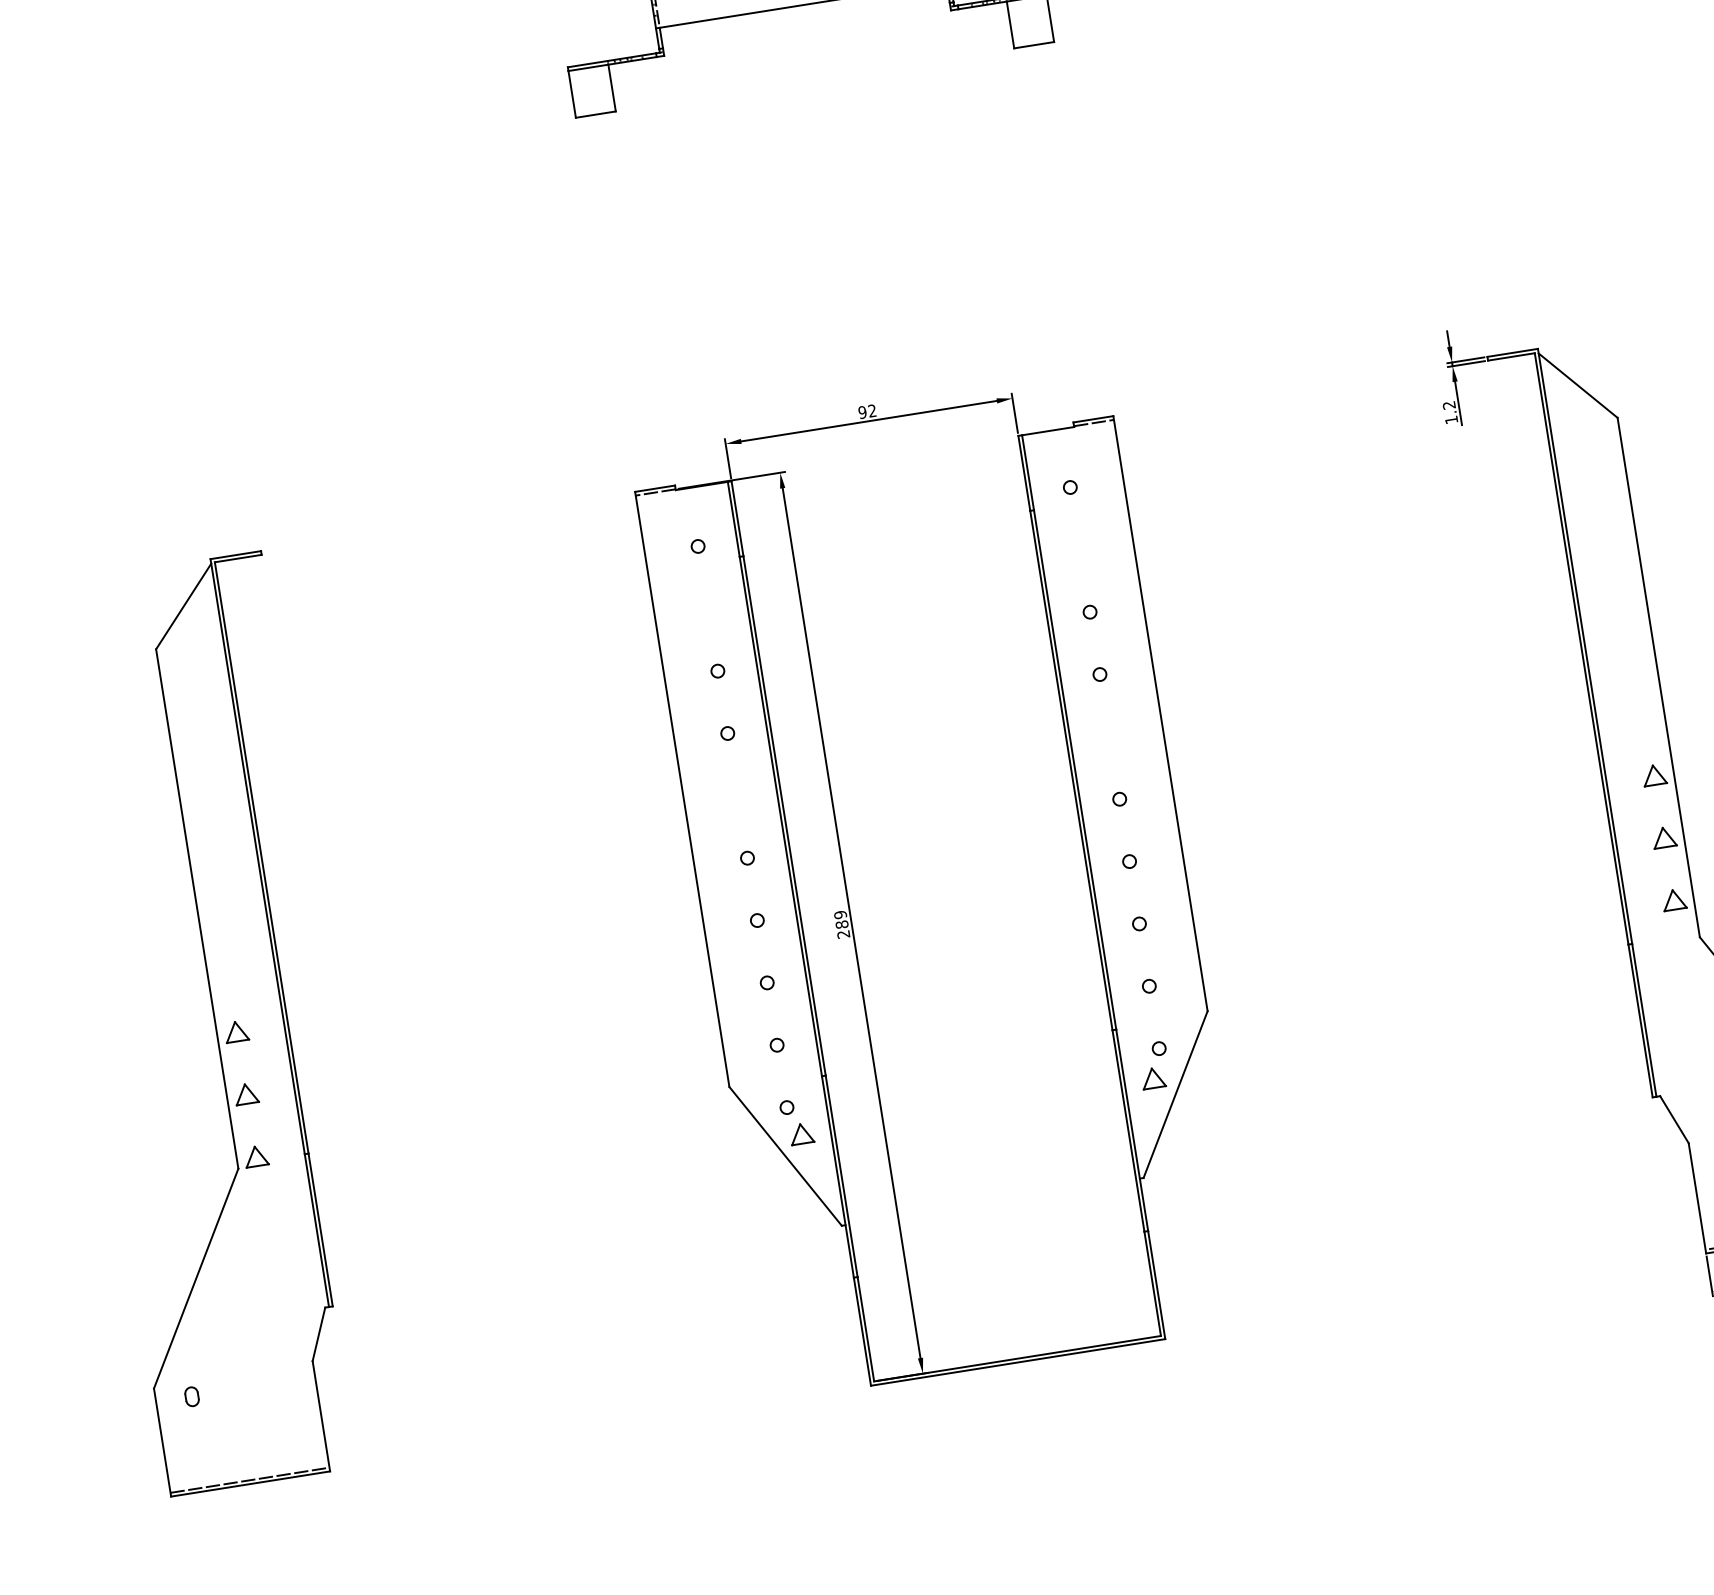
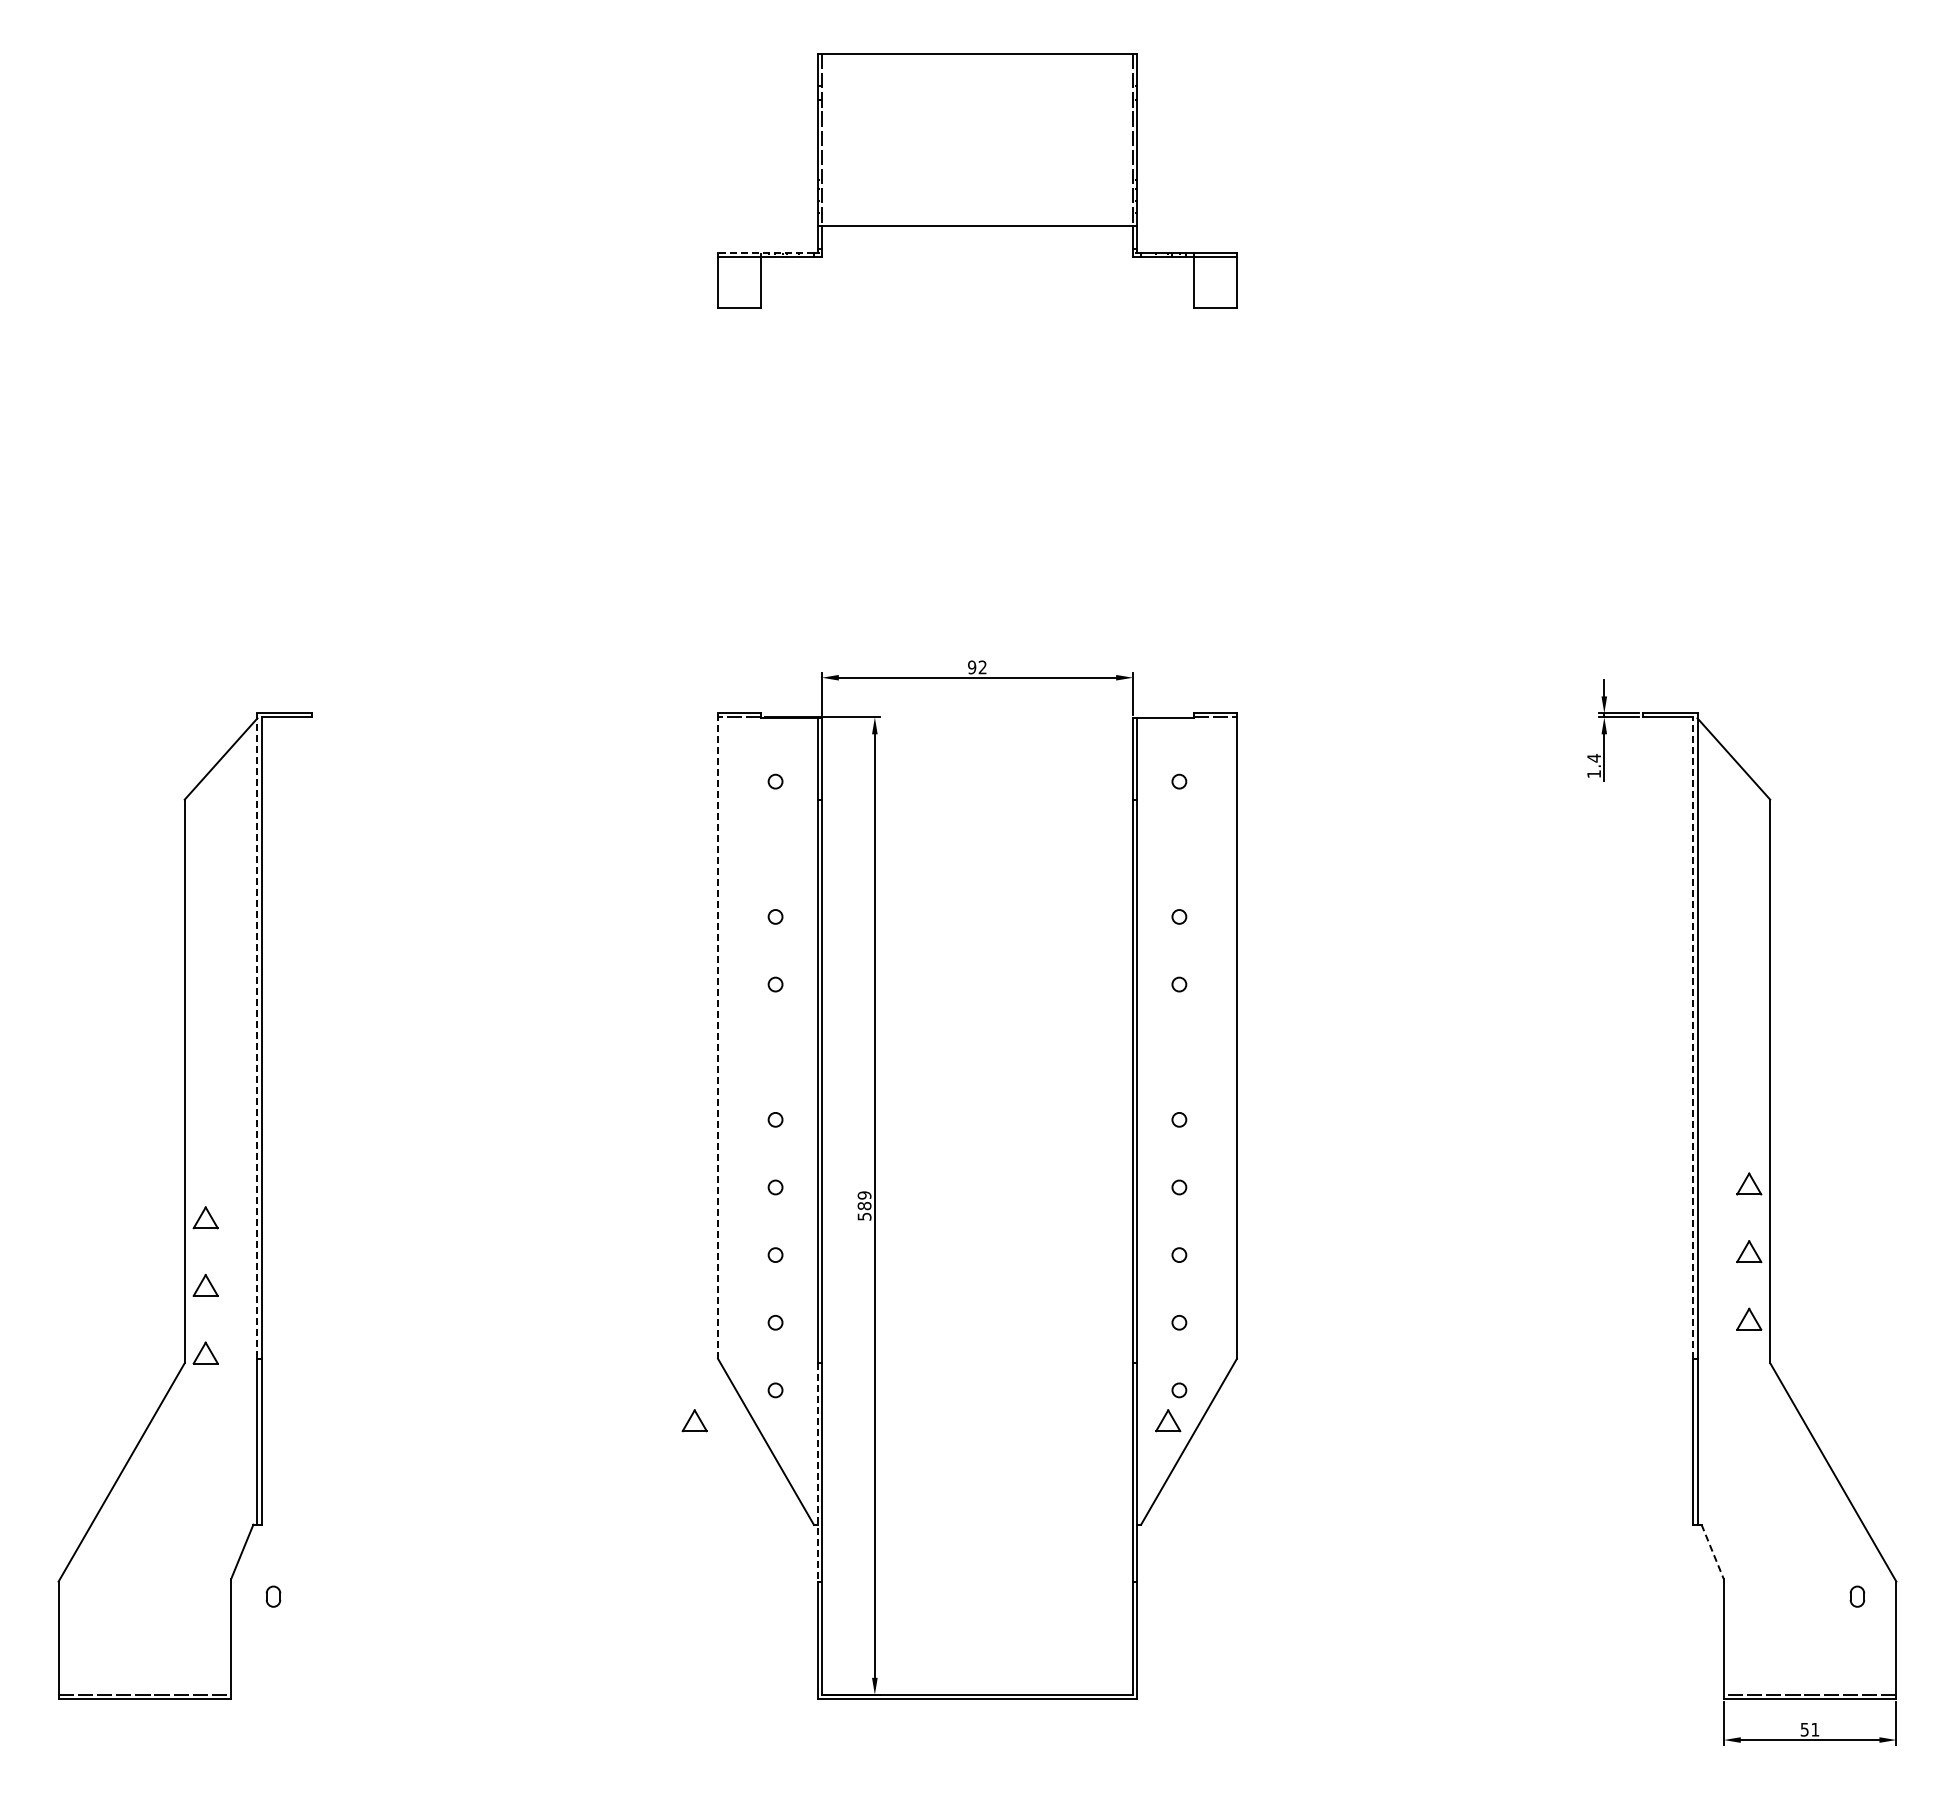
line: (611, 60) -> (765, 252), solid -> dashed
text: (1448, 404) -> (1593, 757), 1.2 -> 1.4
line: (1581, 649) -> (1693, 1038), solid -> dashed
line: (682, 789) -> (718, 1036), solid -> dashed
line: (257, 857) -> (257, 1036), solid -> dashed
text: (843, 934) -> (864, 1216), 289 -> 589
line: (1674, 1120) -> (1712, 1552), solid -> dashed
part: (801, 1133) -> (694, 1420), moved
line: (837, 1177) -> (817, 1472), solid -> dashed
part: (192, 1396) -> (273, 1596), moved

